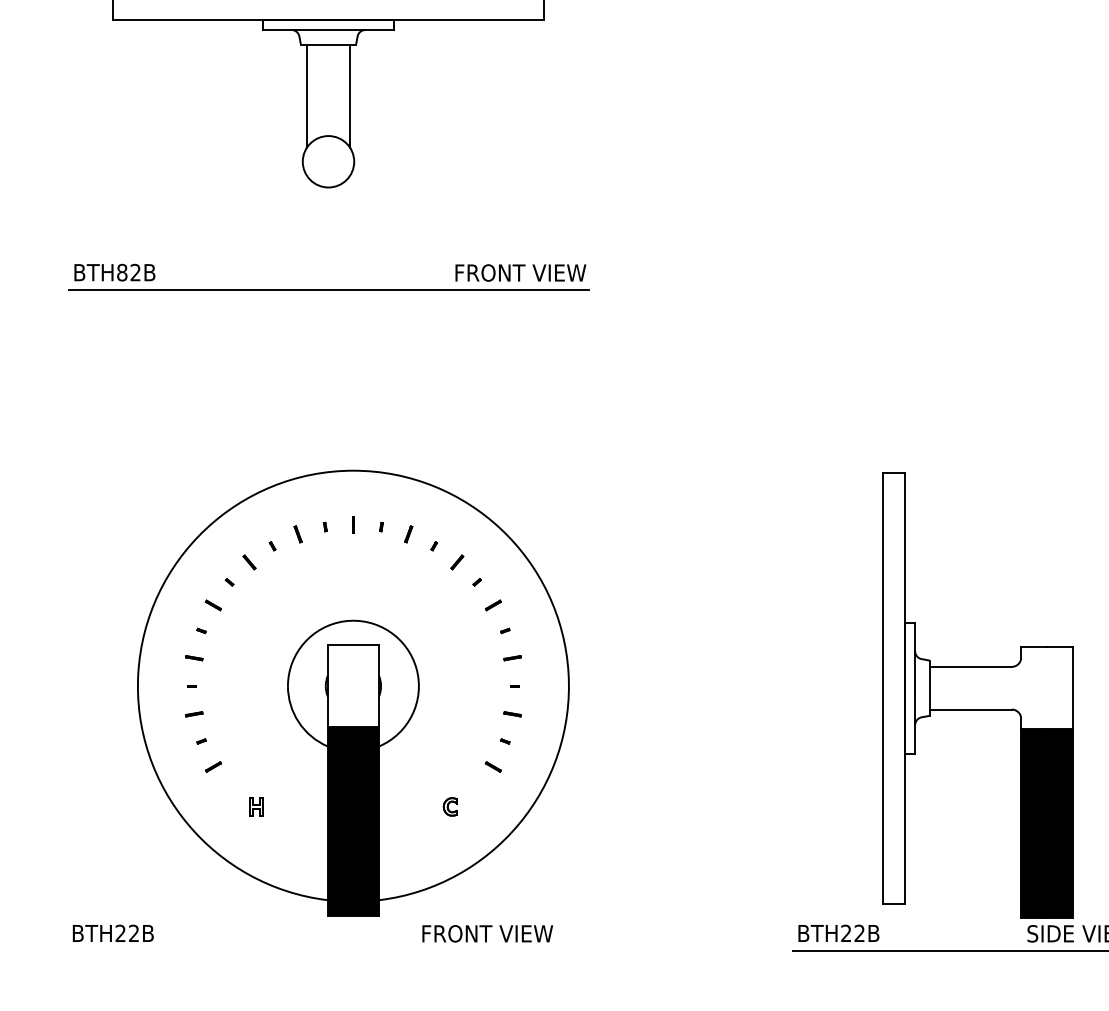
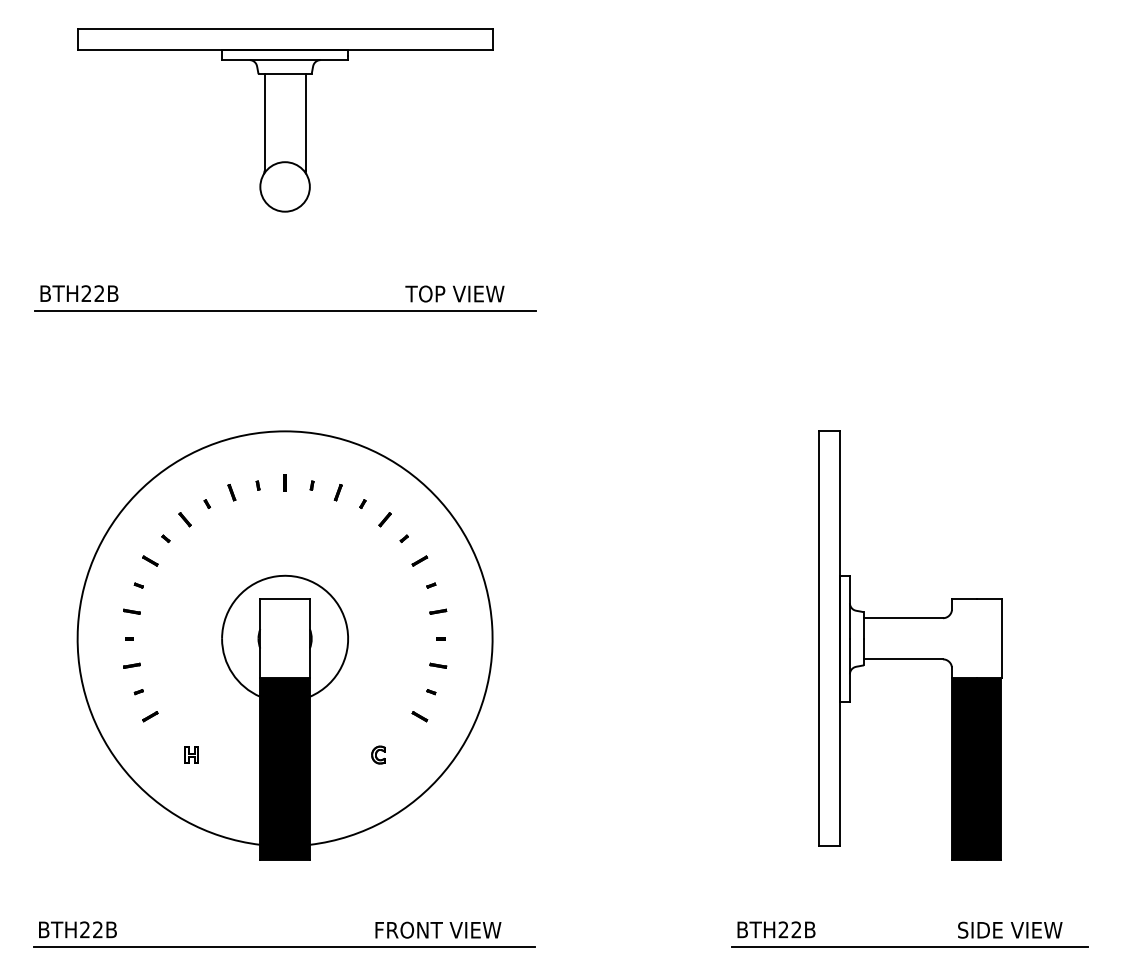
text: (122, 272) -> (86, 293), BTH82B -> BTH22B
text: (520, 272) -> (469, 293), FRONT VIEW -> TOP VIEW
part: (352, 693) -> (284, 645), moved
part: (978, 695) -> (910, 645), moved
line: (326, 950) -> (283, 946), added

